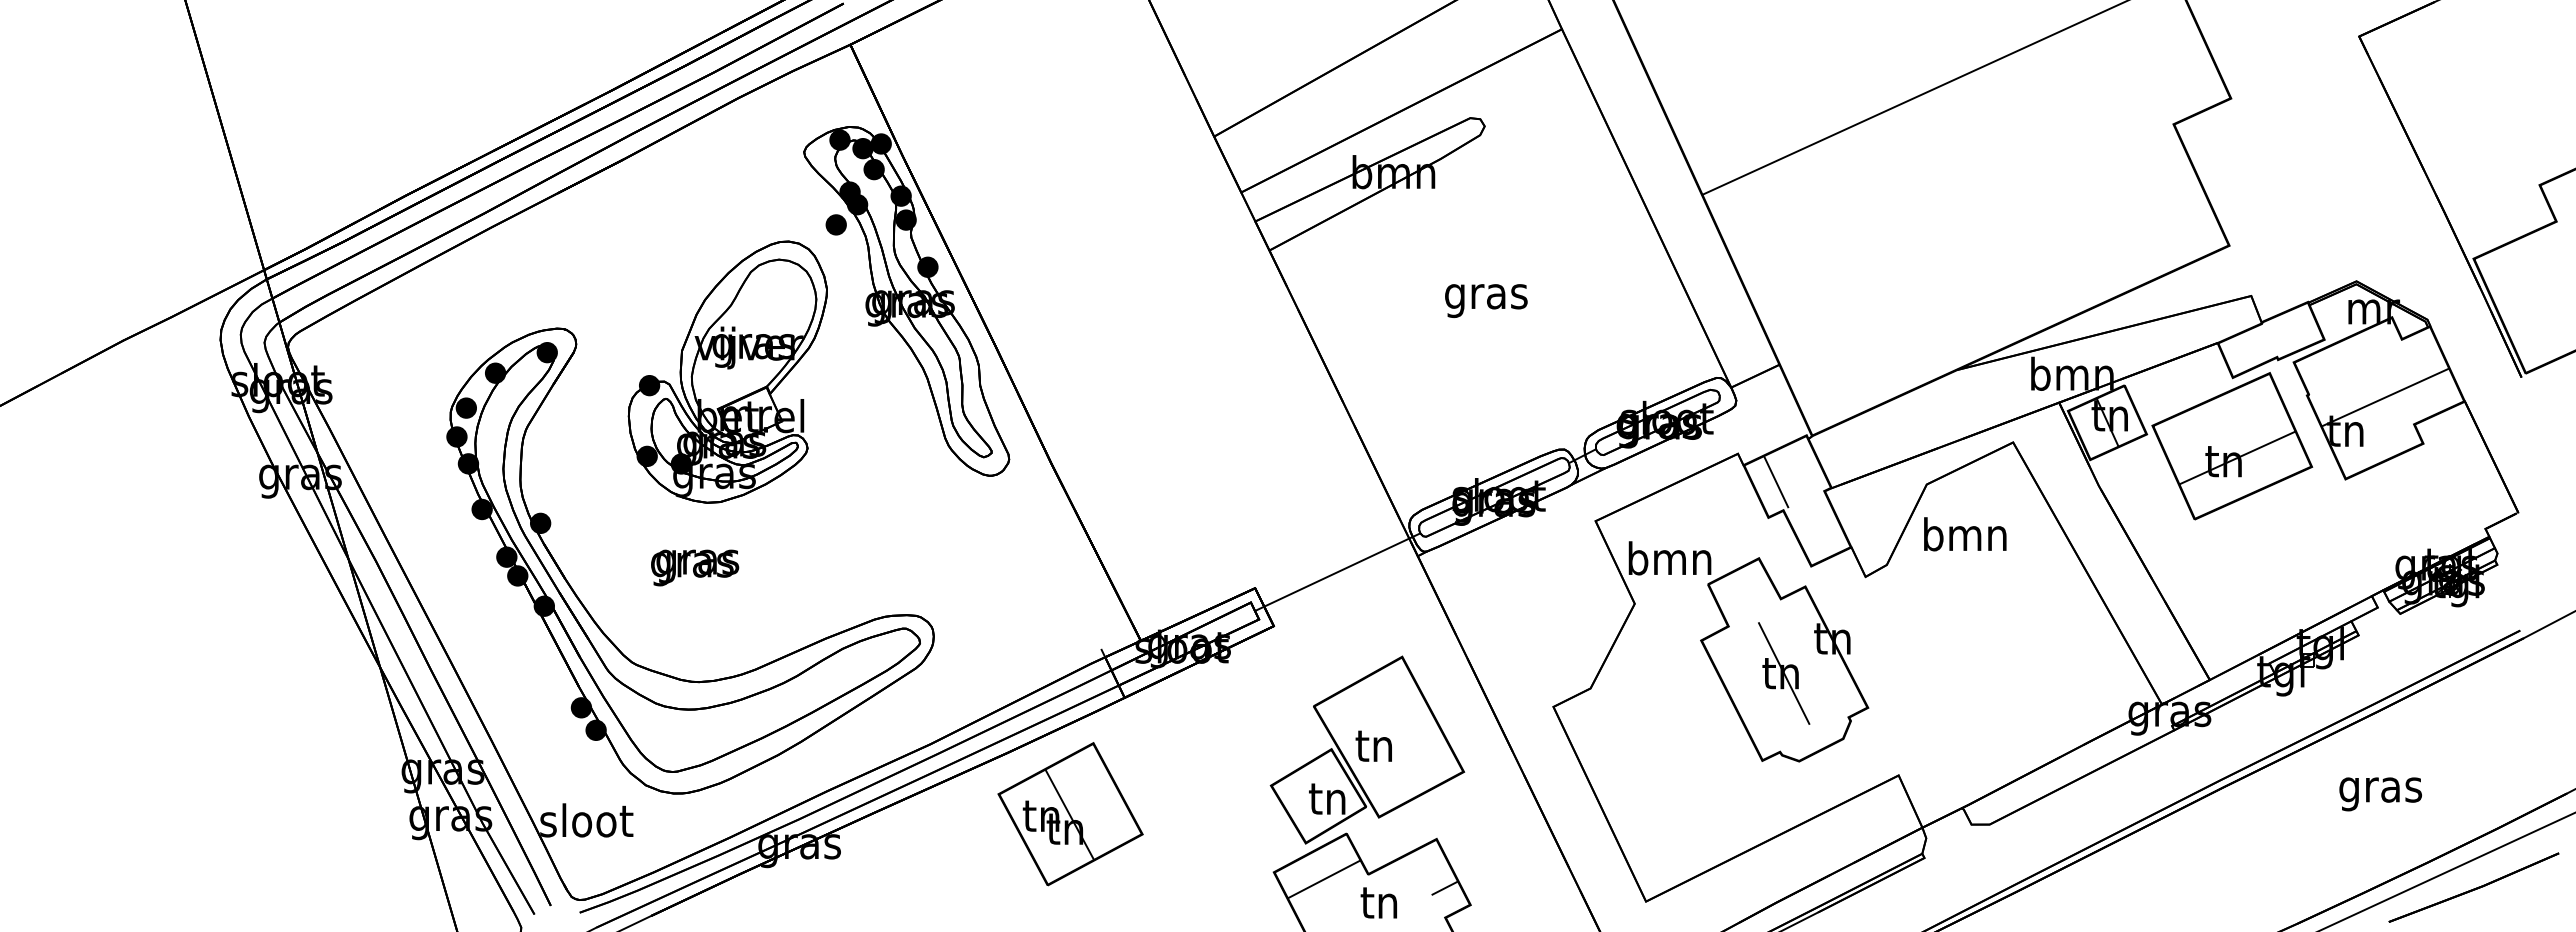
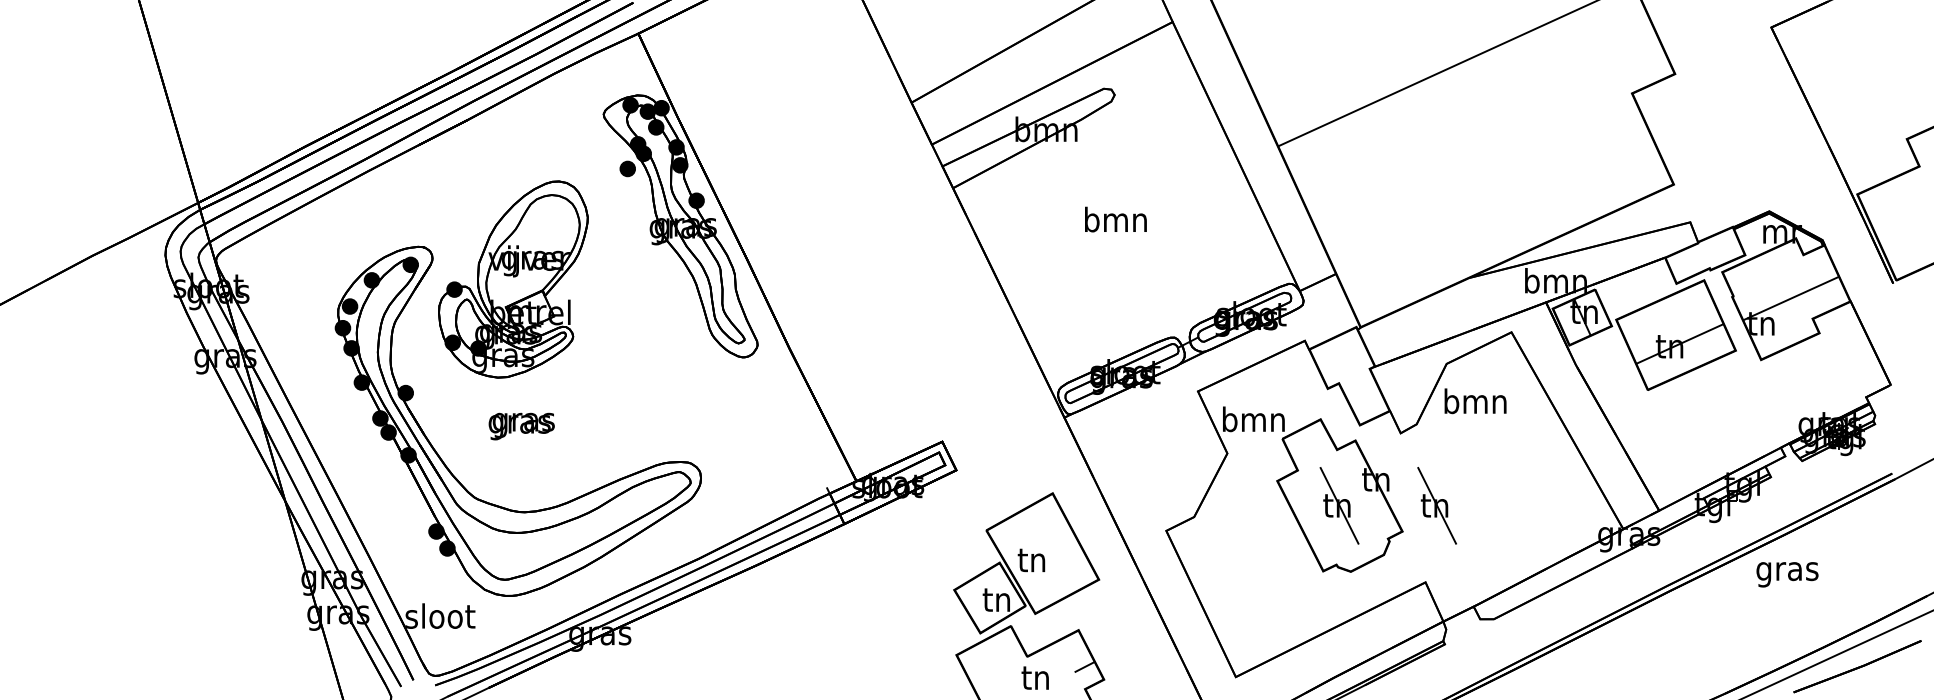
text: (1486, 296) -> (1116, 222), gras -> bmn
part: (727, 371) -> (513, 279), moved
line: (1776, 481) -> (1333, 361), removed
line: (1337, 572) -> (1004, 429), removed
part: (1914, 673) -> (1437, 505), added
text: (2380, 794) -> (1787, 574), moved
part: (1070, 814) -> (803, 611), removed
line: (1323, 879) -> (993, 660), removed

